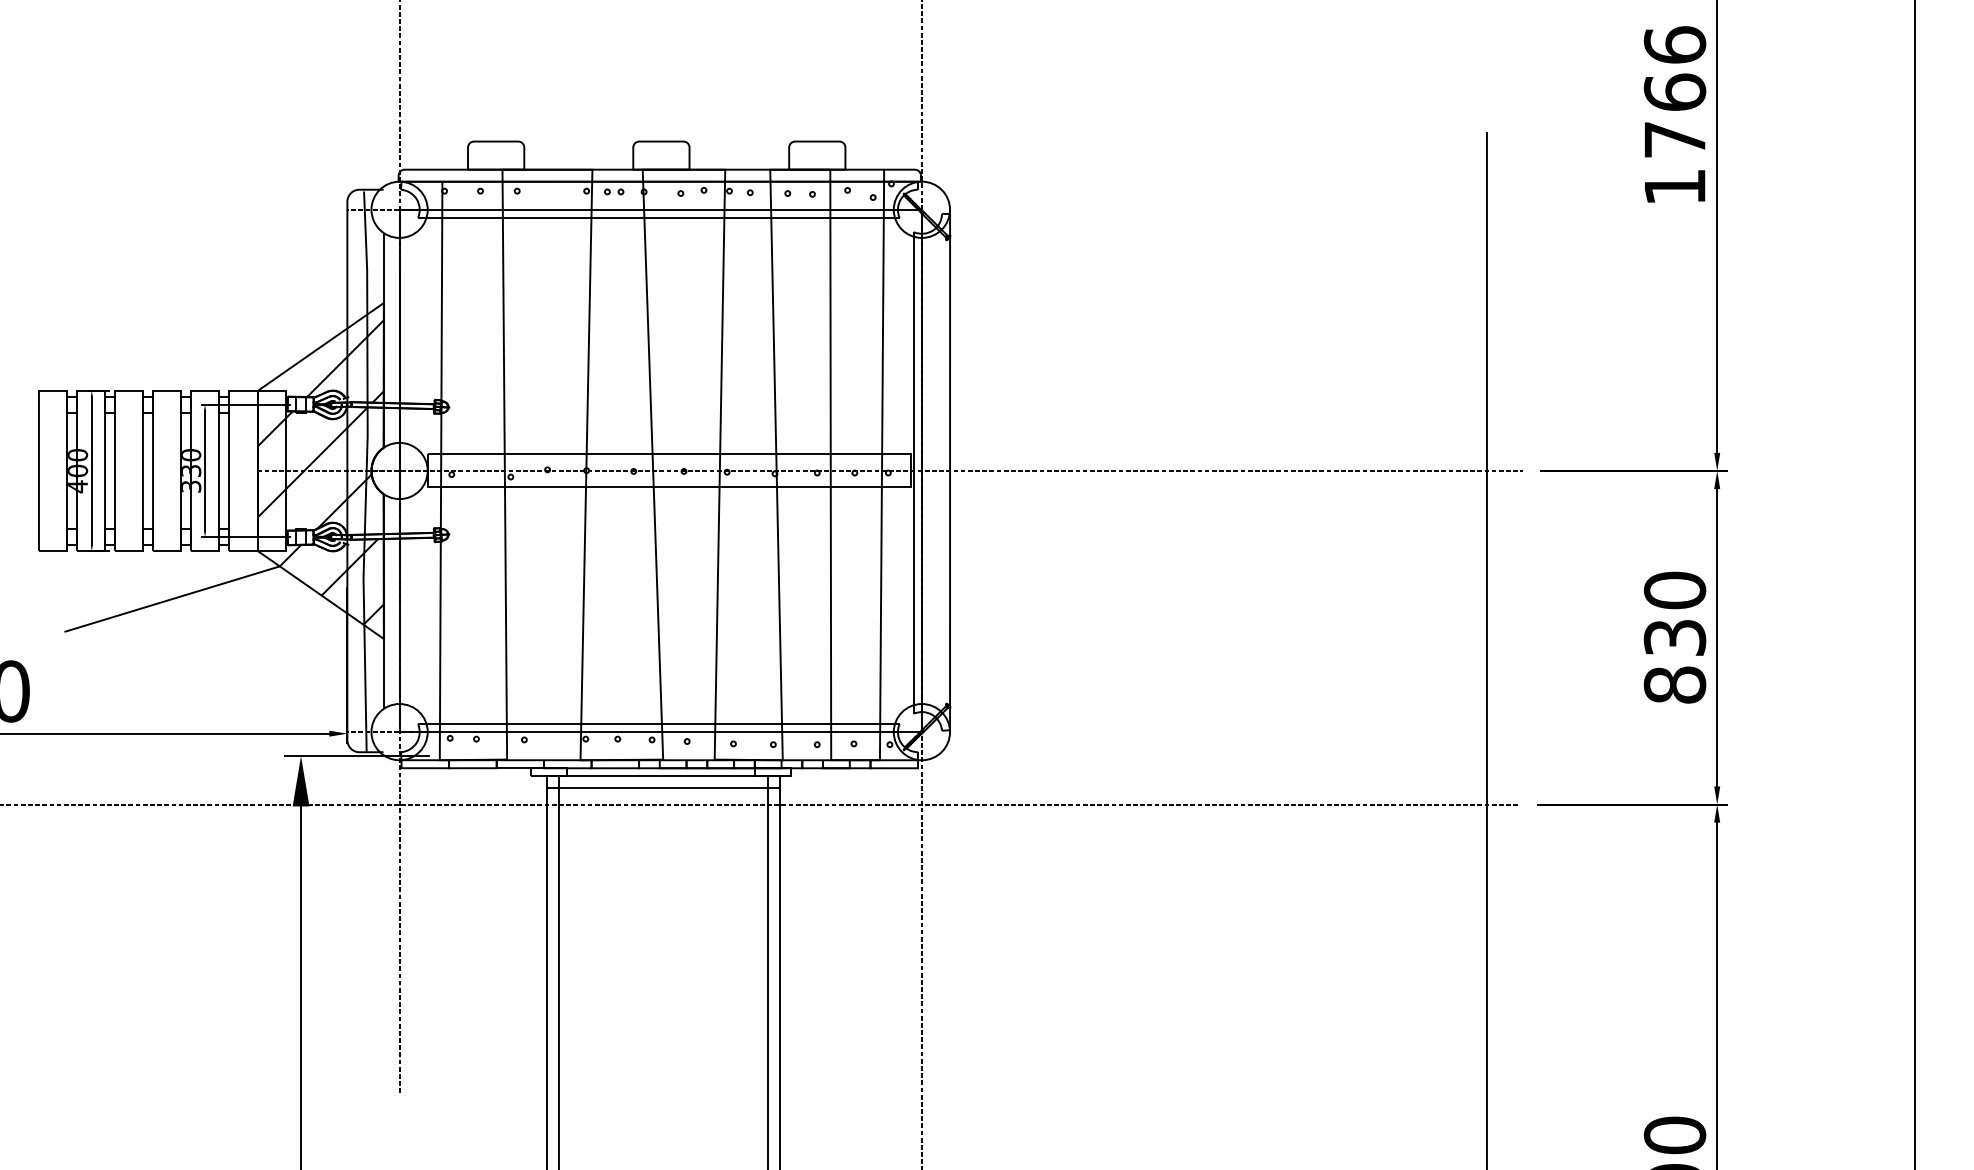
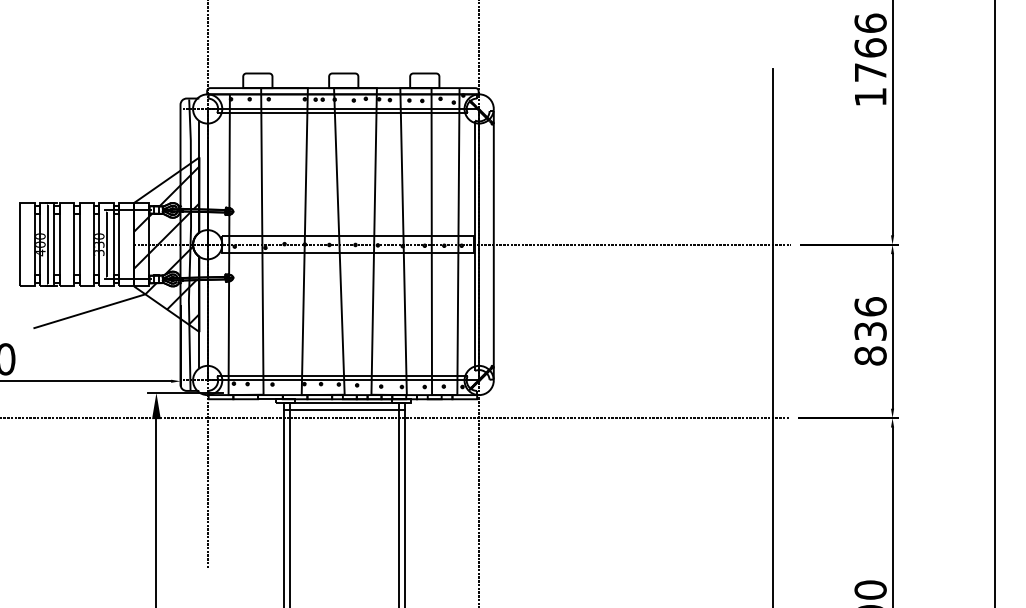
text: (1674, 589) -> (870, 306), 830 -> 836

